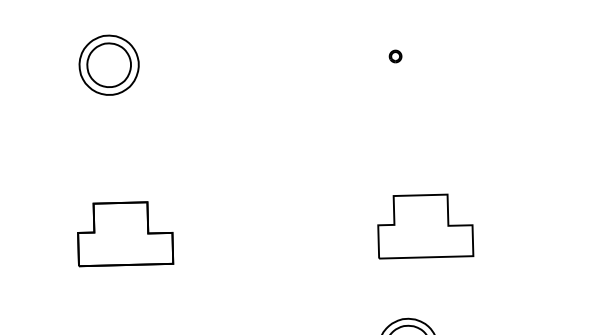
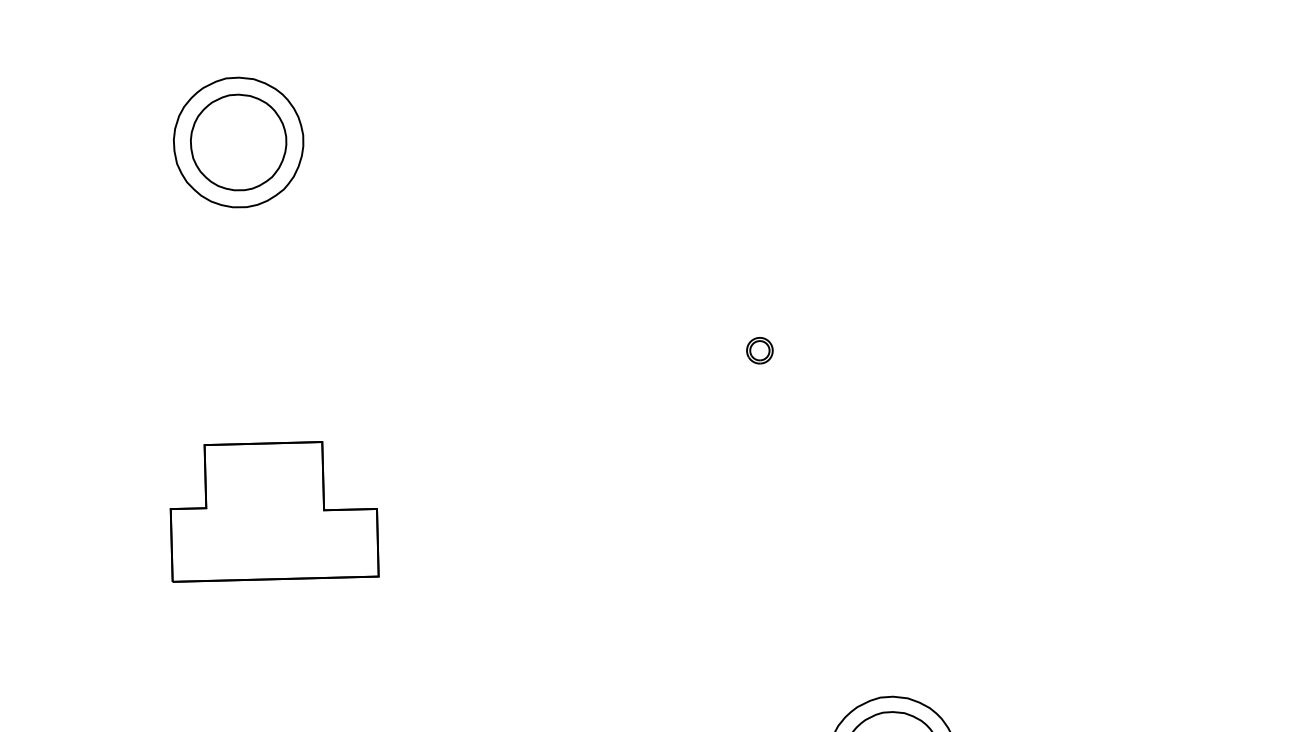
part: (395, 56) -> (759, 350), moved
part: (425, 226) -> (930, 494), removed

